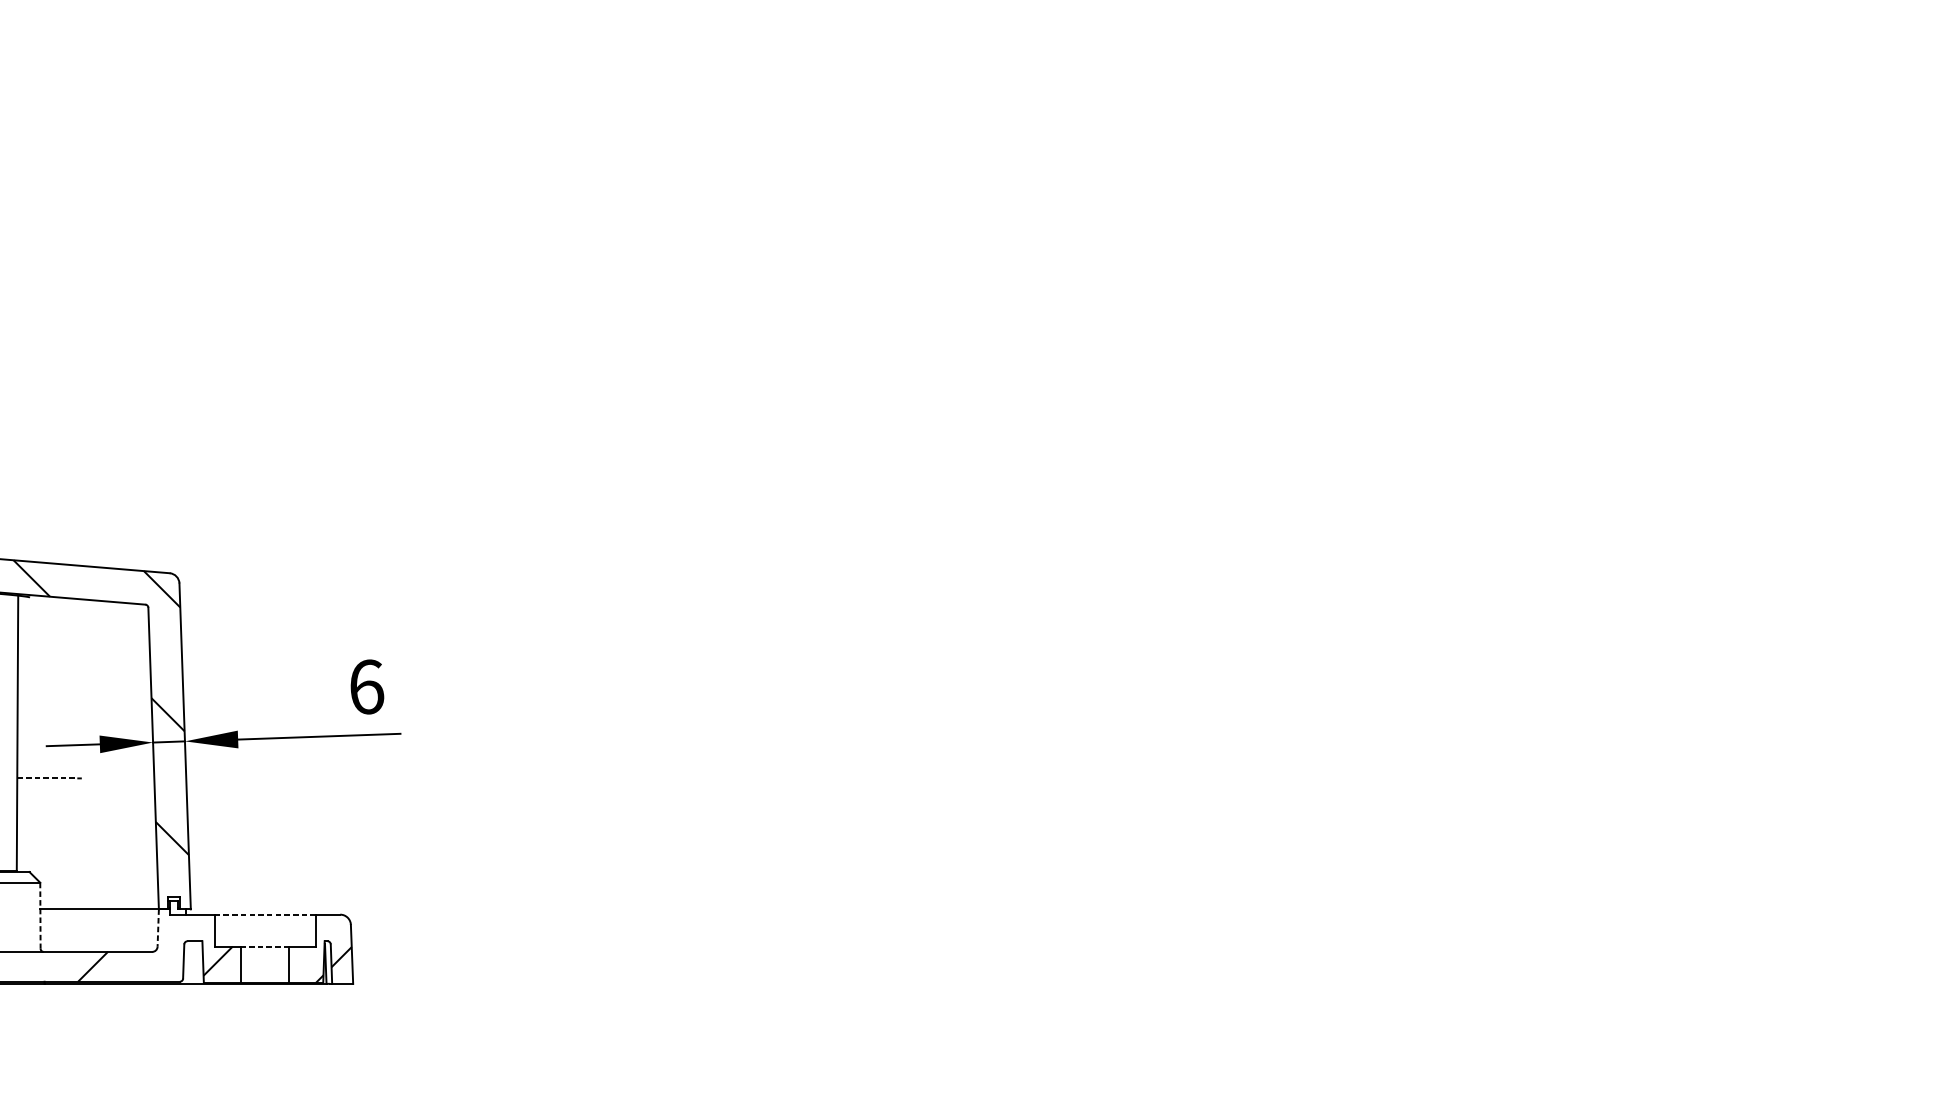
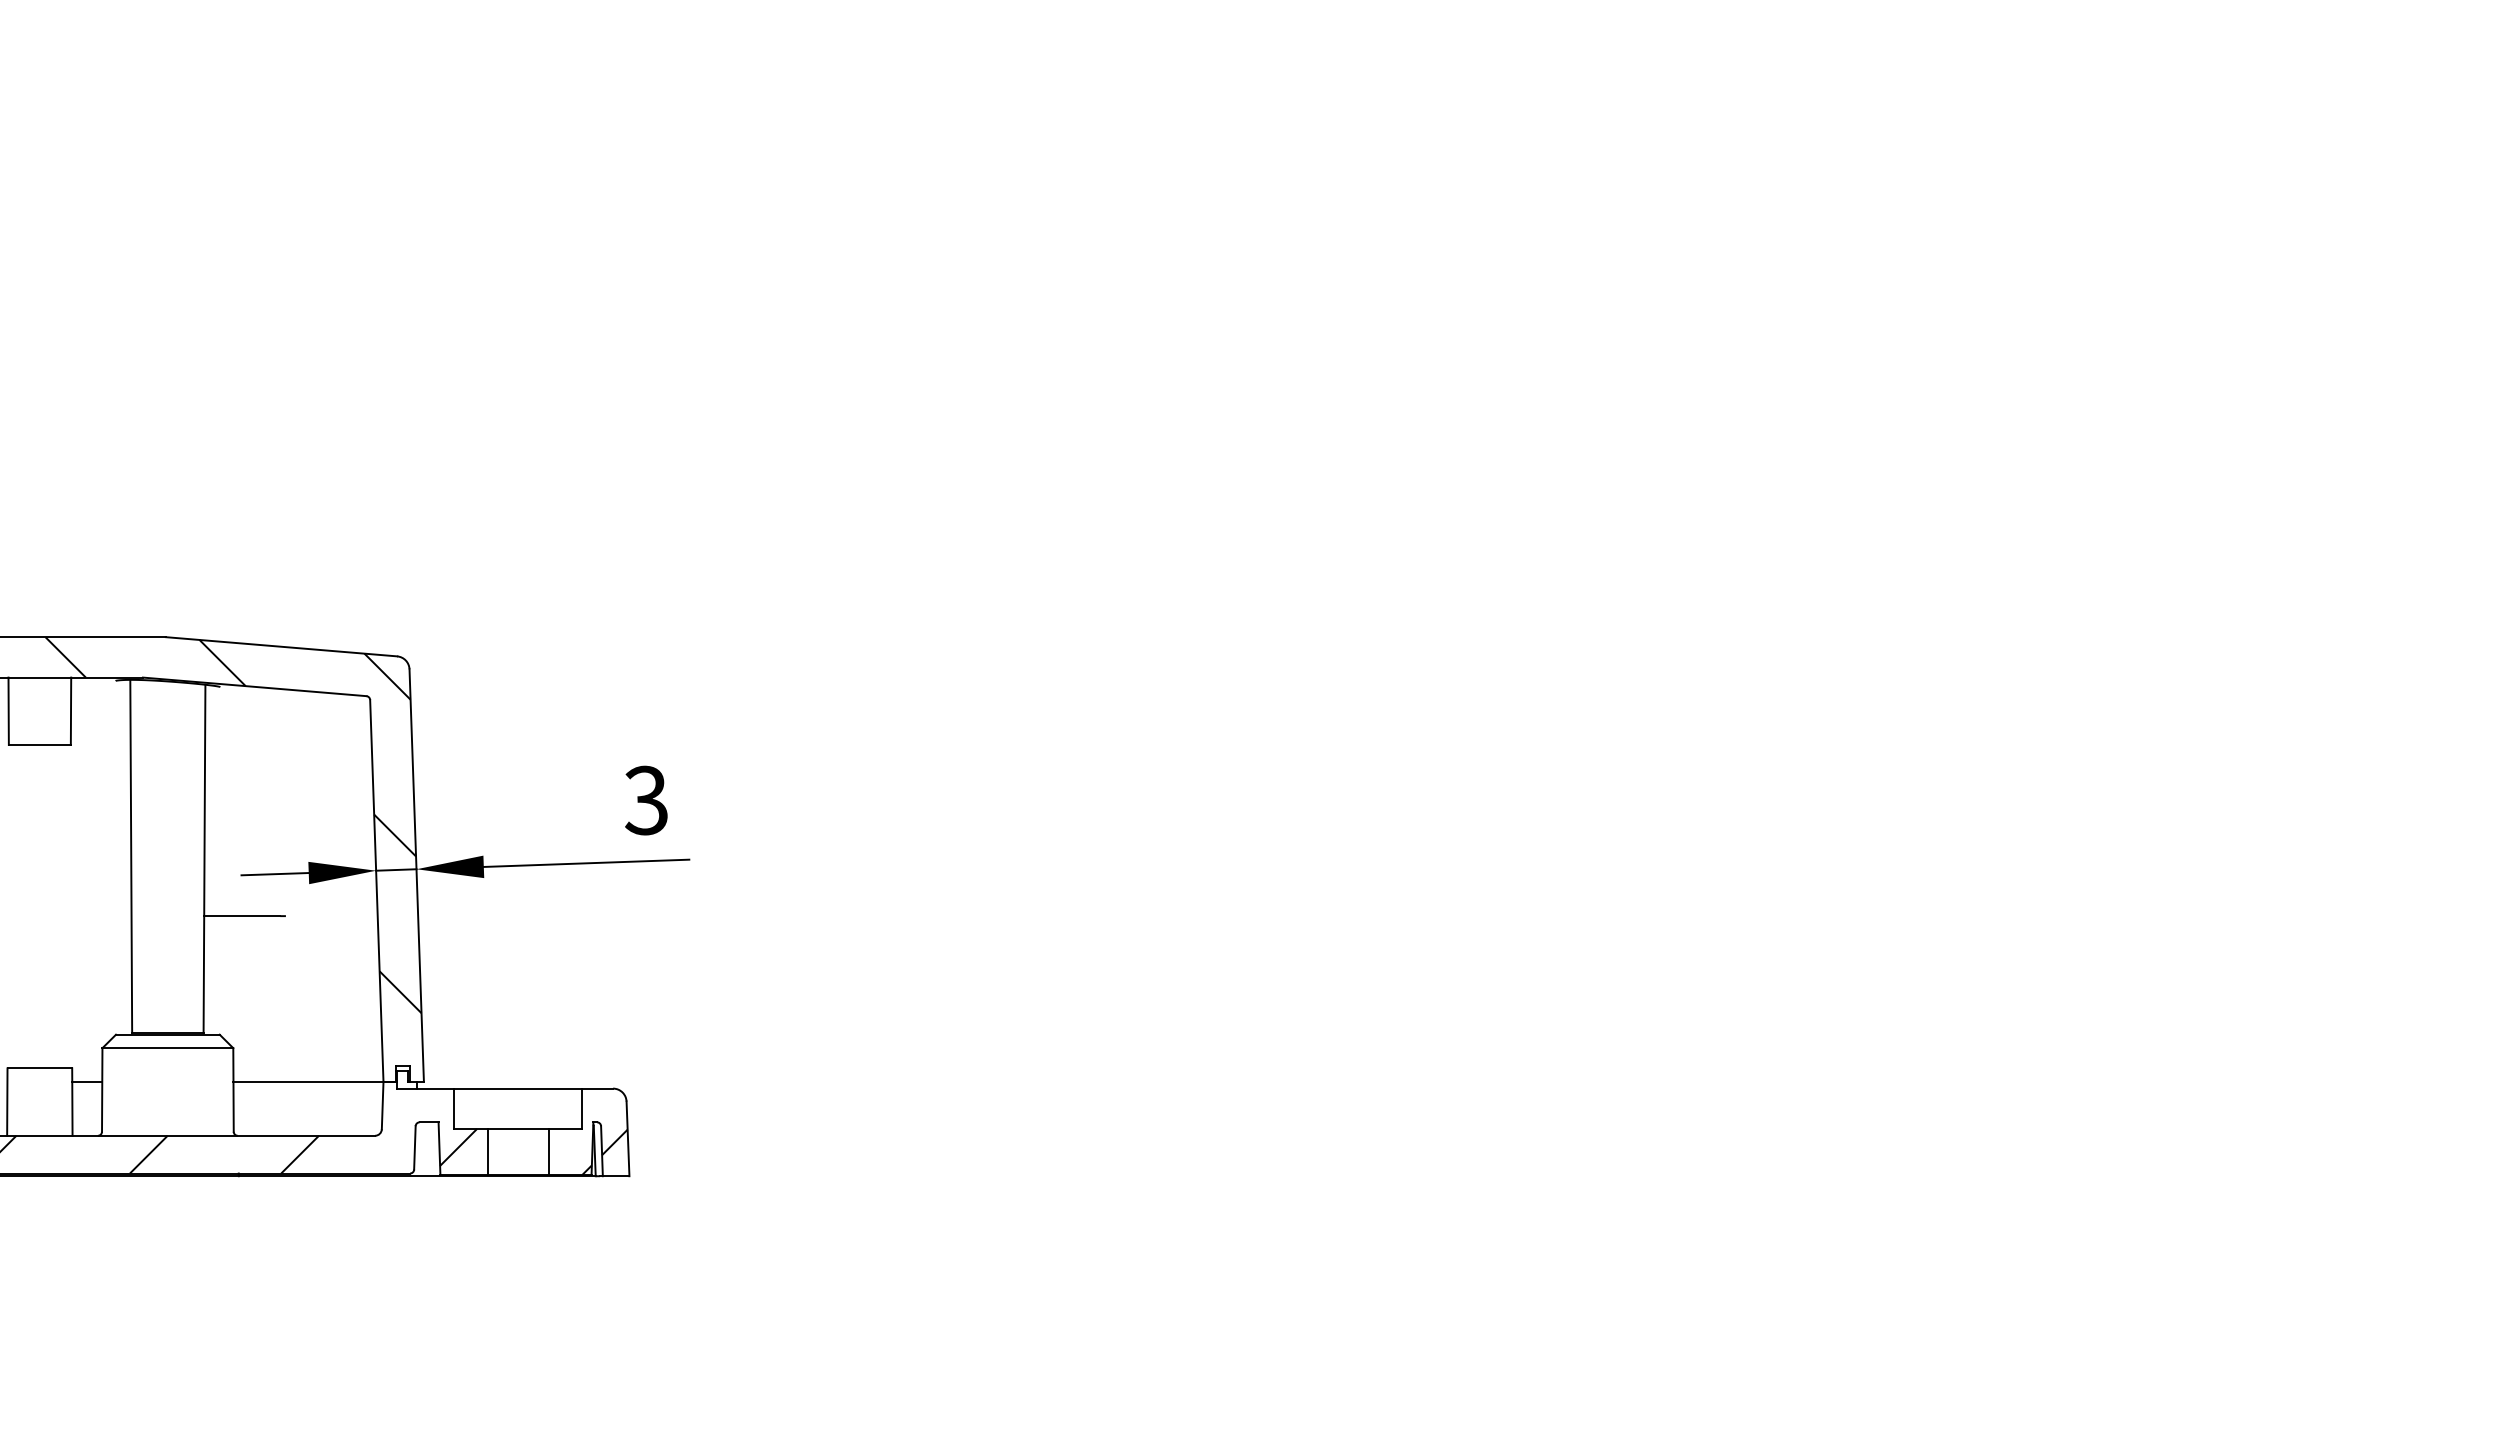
text: (366, 687) -> (646, 800), 6 -> 3
line: (47, 778) -> (242, 916), dashed -> solid
line: (265, 914) -> (518, 1088), dashed -> solid
line: (40, 915) -> (233, 1089), dashed -> solid
line: (158, 927) -> (382, 1105), dashed -> solid
line: (264, 946) -> (517, 1129), dashed -> solid

